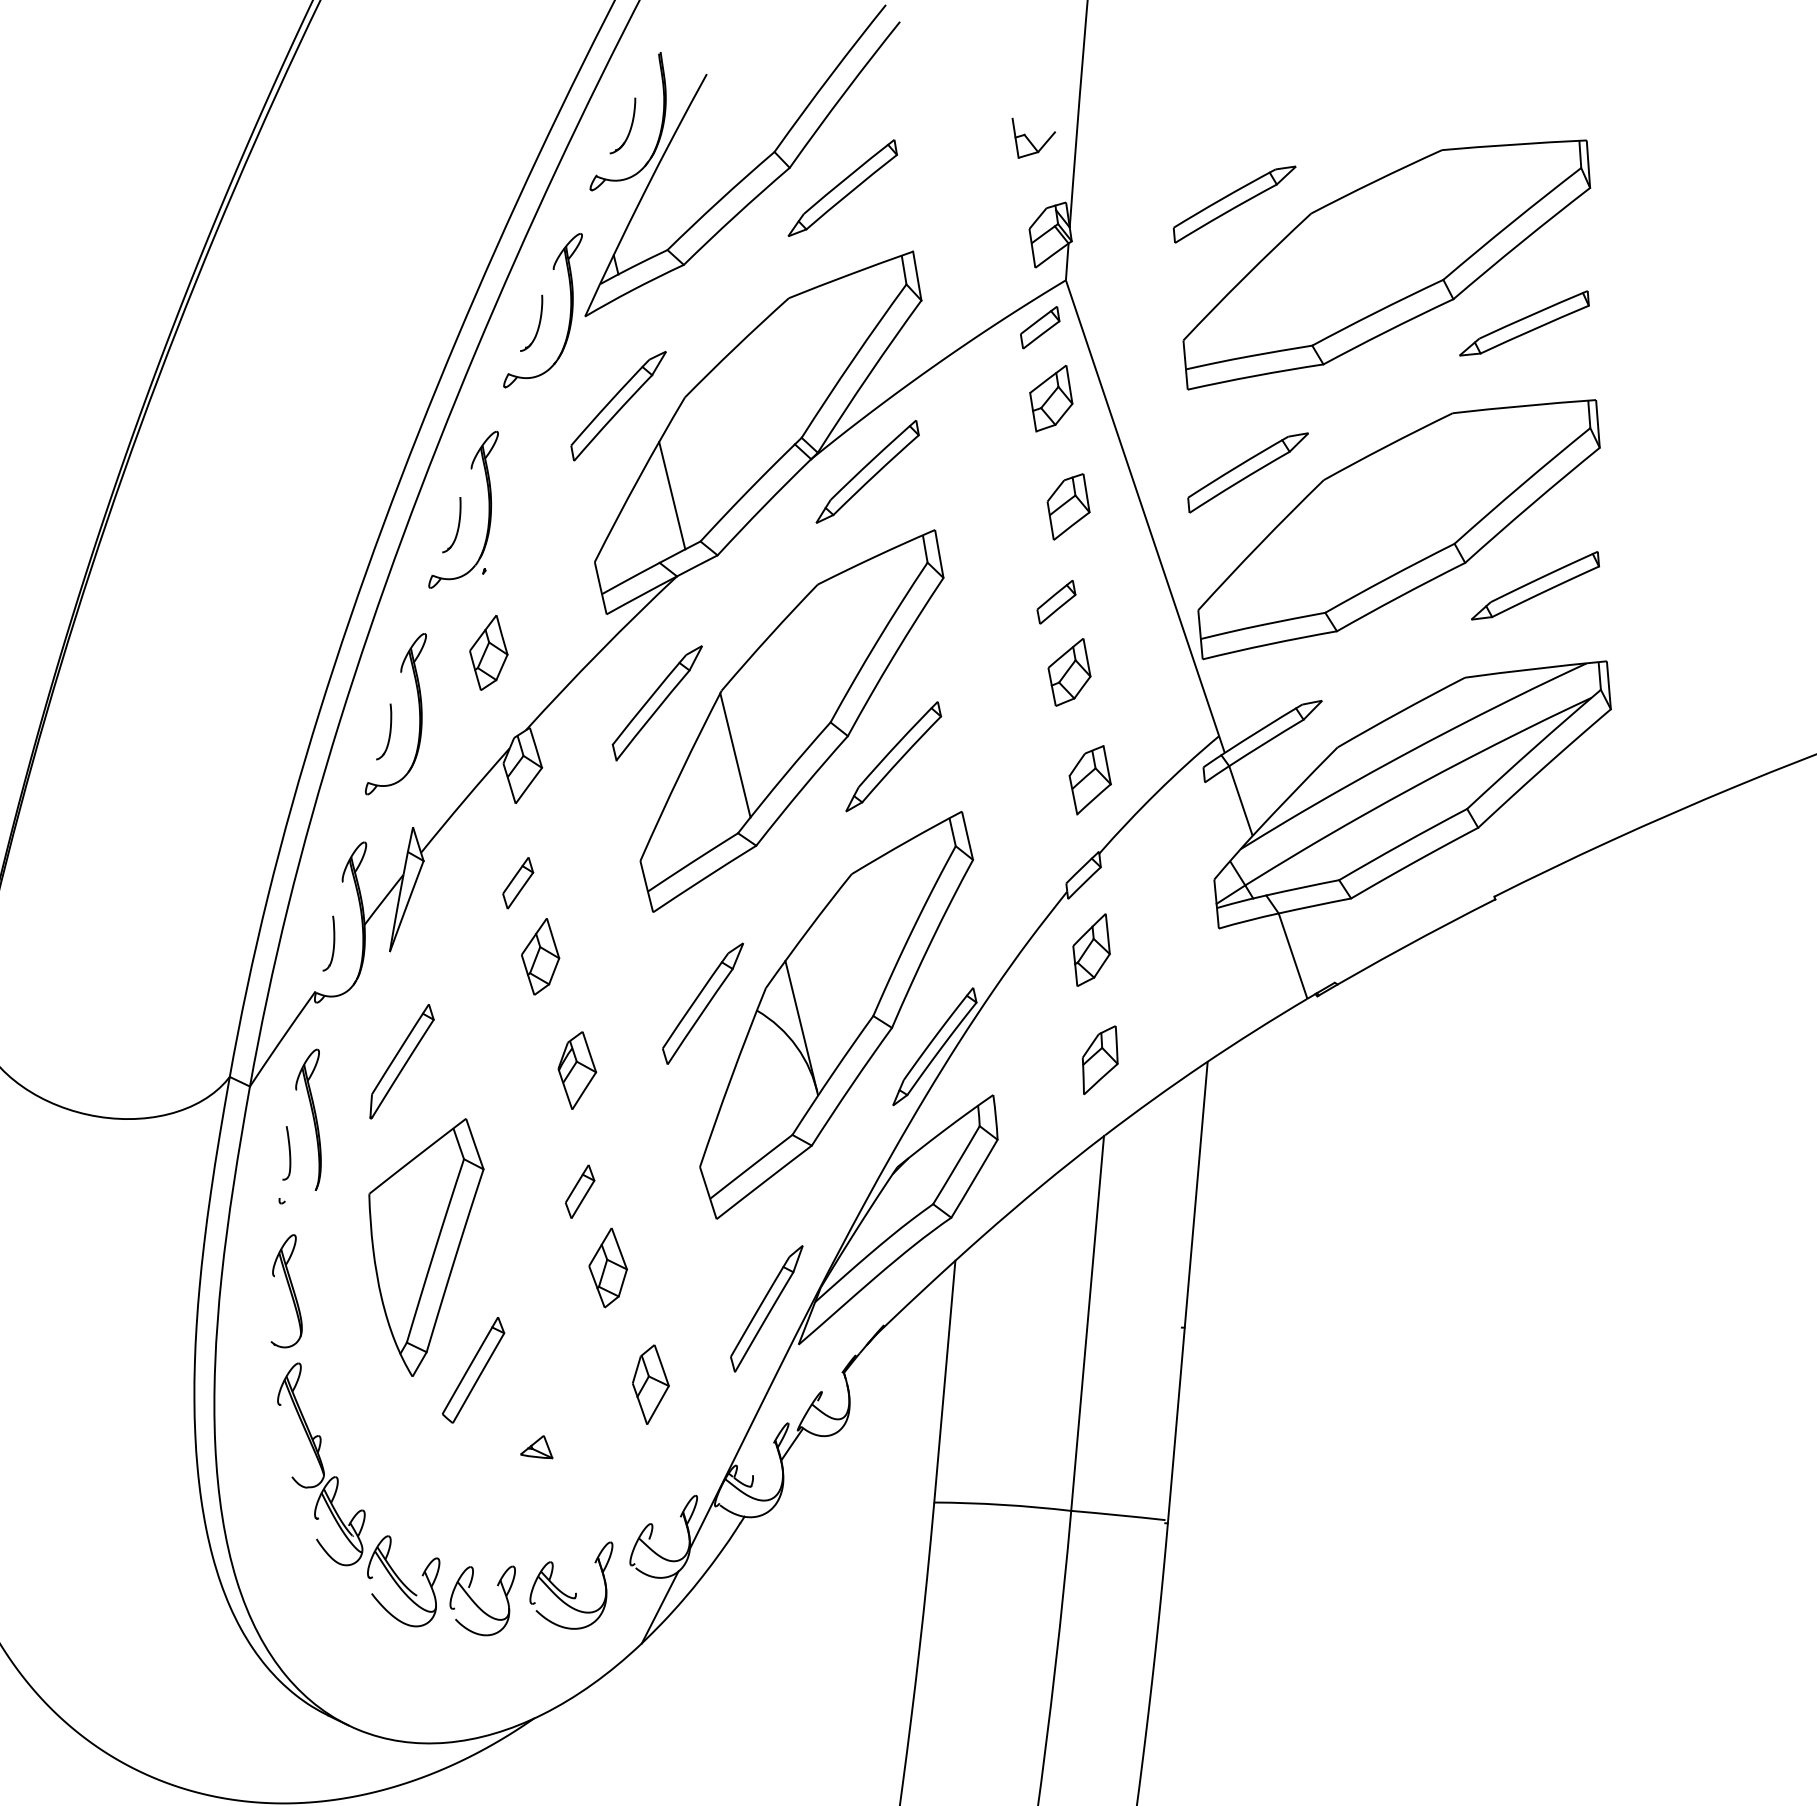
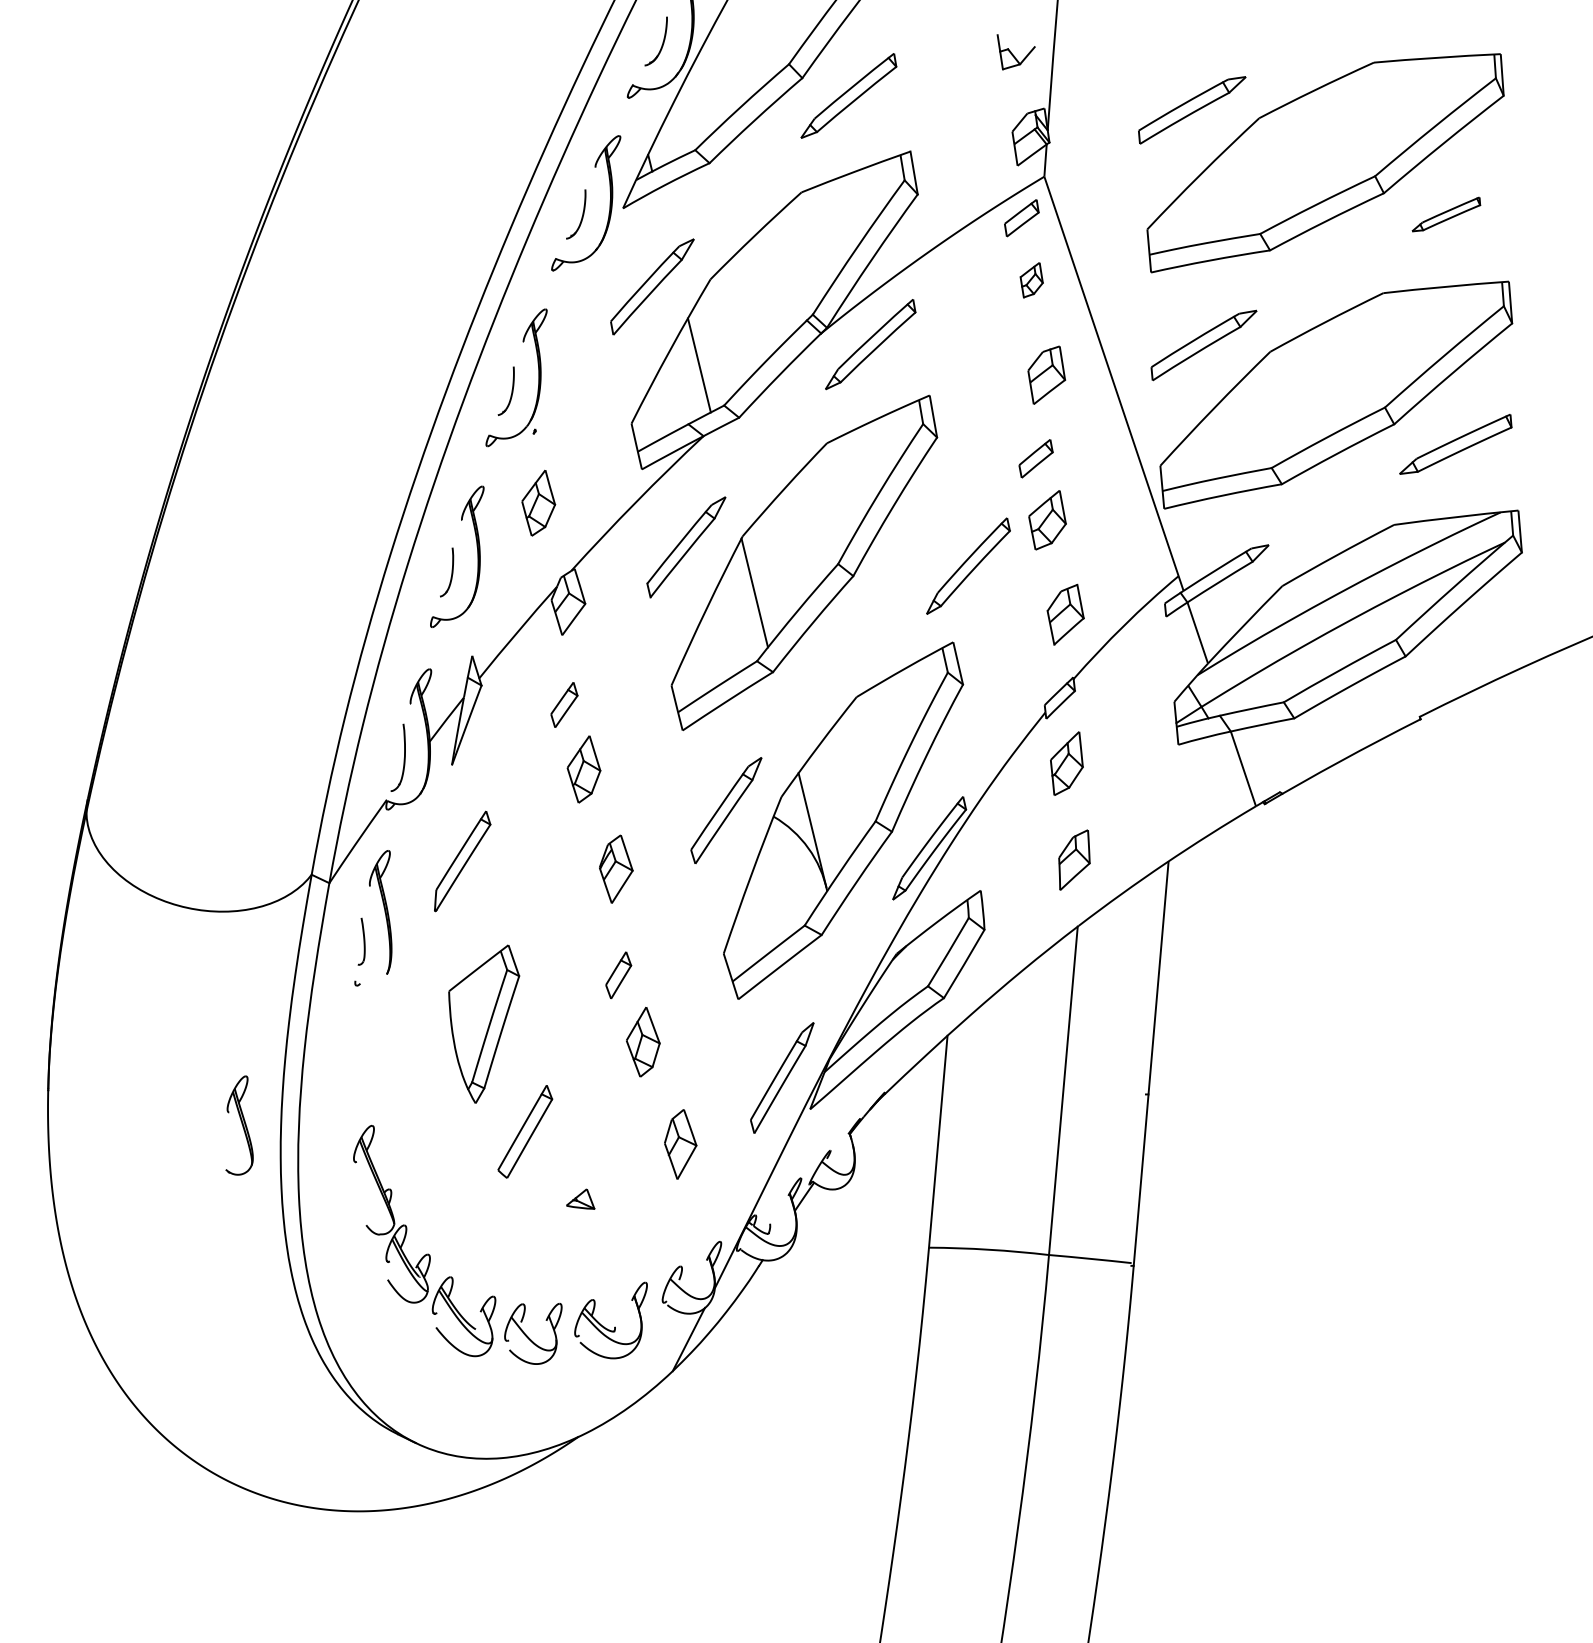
part: (1524, 323) -> (1446, 214), size x0.6
part: (1051, 397) -> (1031, 279), size x0.6
part: (893, 755) -> (968, 565), moved
part: (328, 943) -> (398, 757), size x1.4
part: (426, 1246) -> (484, 1023), size x0.7
part: (286, 1291) -> (239, 1125), moved

